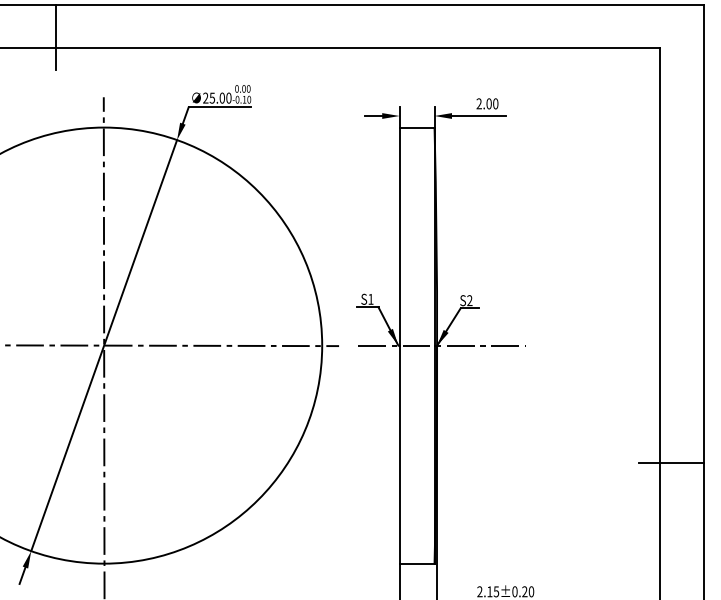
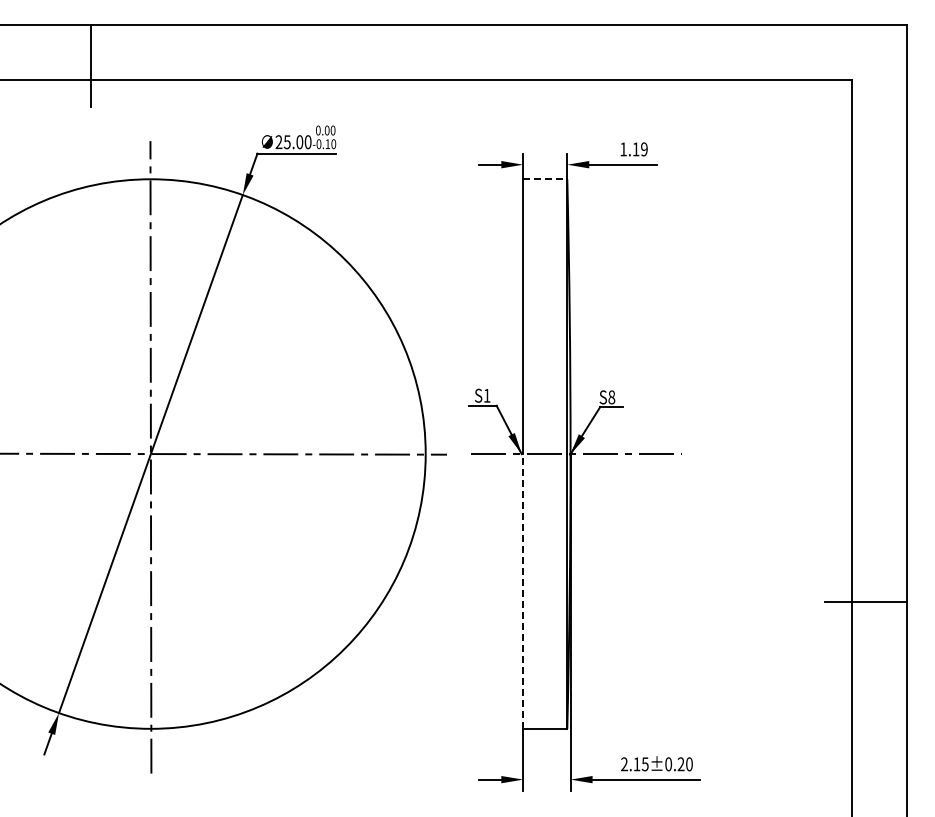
text: (487, 103) -> (633, 149), 2.00 -> 1.19
line: (417, 127) -> (545, 179), solid -> dashed
text: (469, 300) -> (611, 397), S2 -> S8
line: (399, 454) -> (523, 591), solid -> dashed

